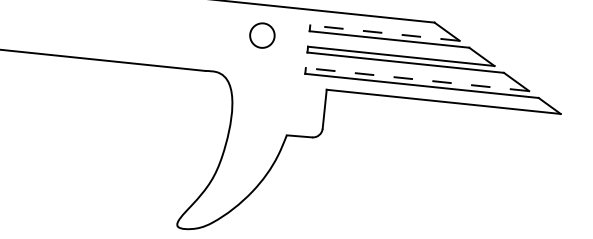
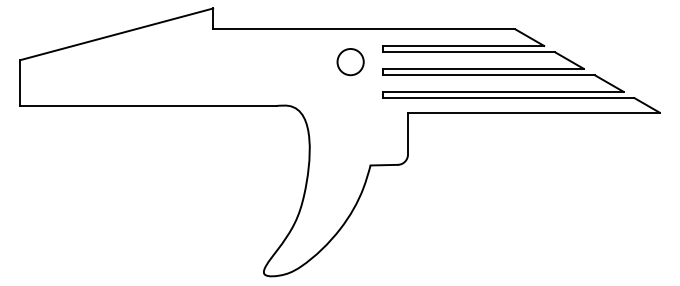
line: (384, 32) -> (463, 45), dashed -> solid
circle: (262, 35) -> (350, 62), moved
line: (416, 79) -> (502, 91), dashed -> solid

